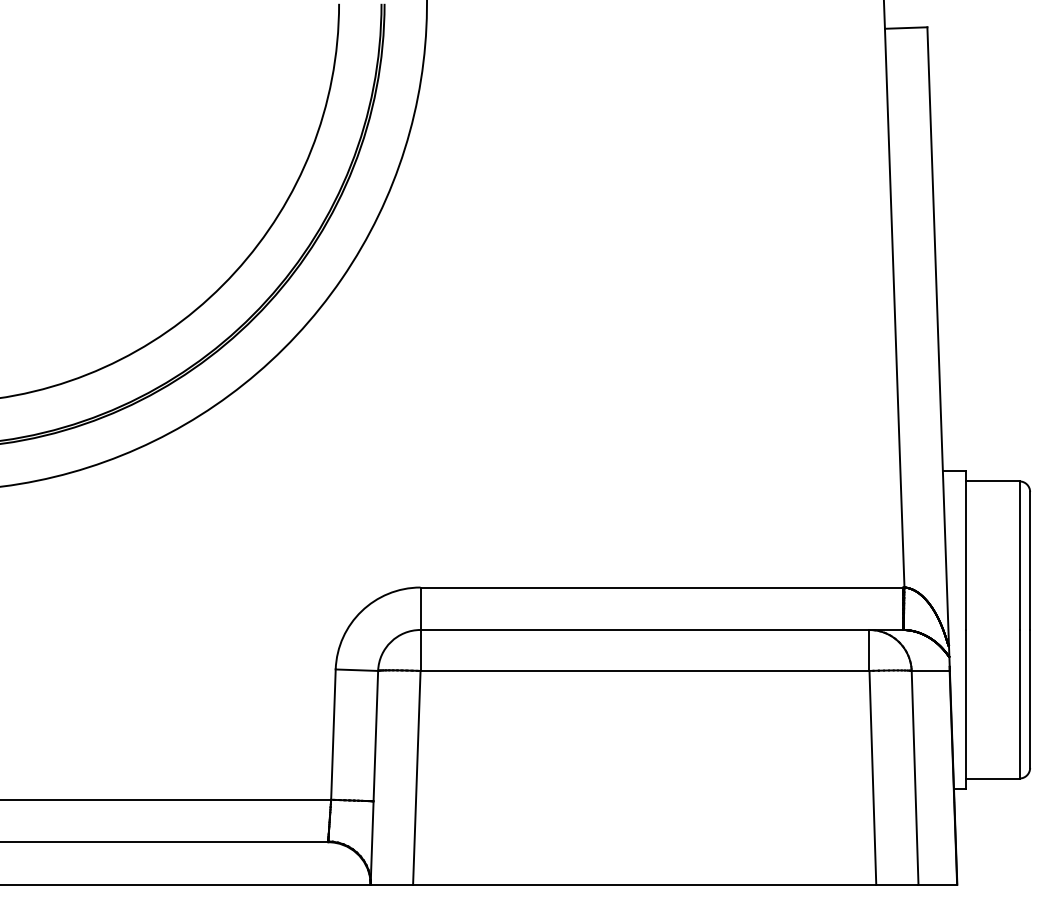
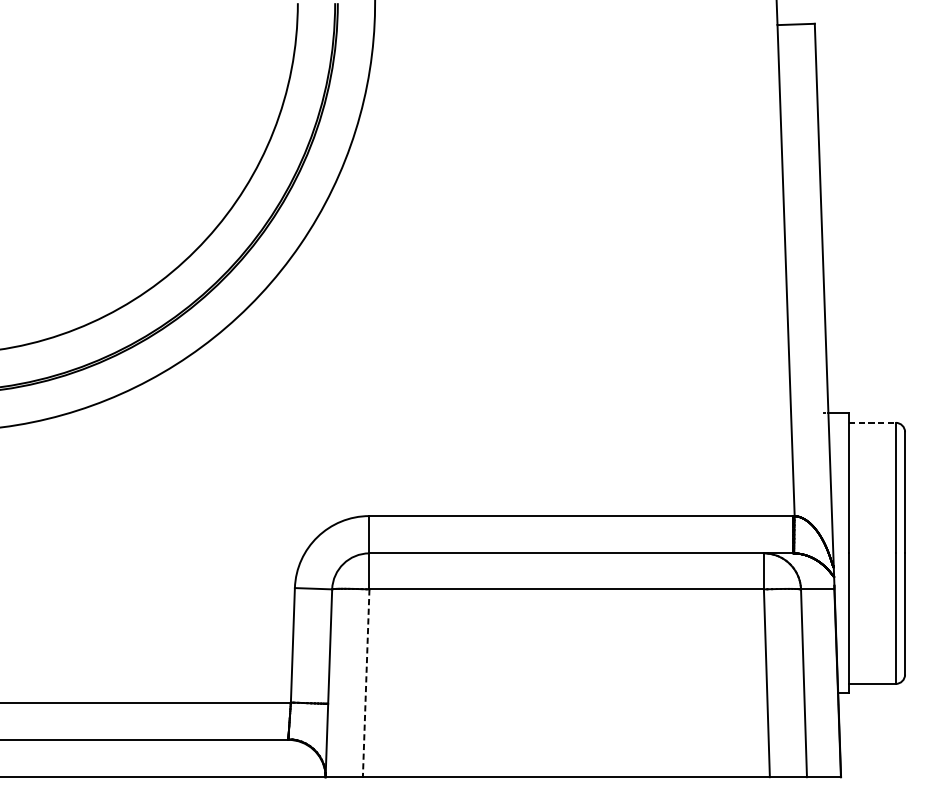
line: (992, 481) -> (872, 422), solid -> dashed
line: (416, 777) -> (365, 683), solid -> dashed

